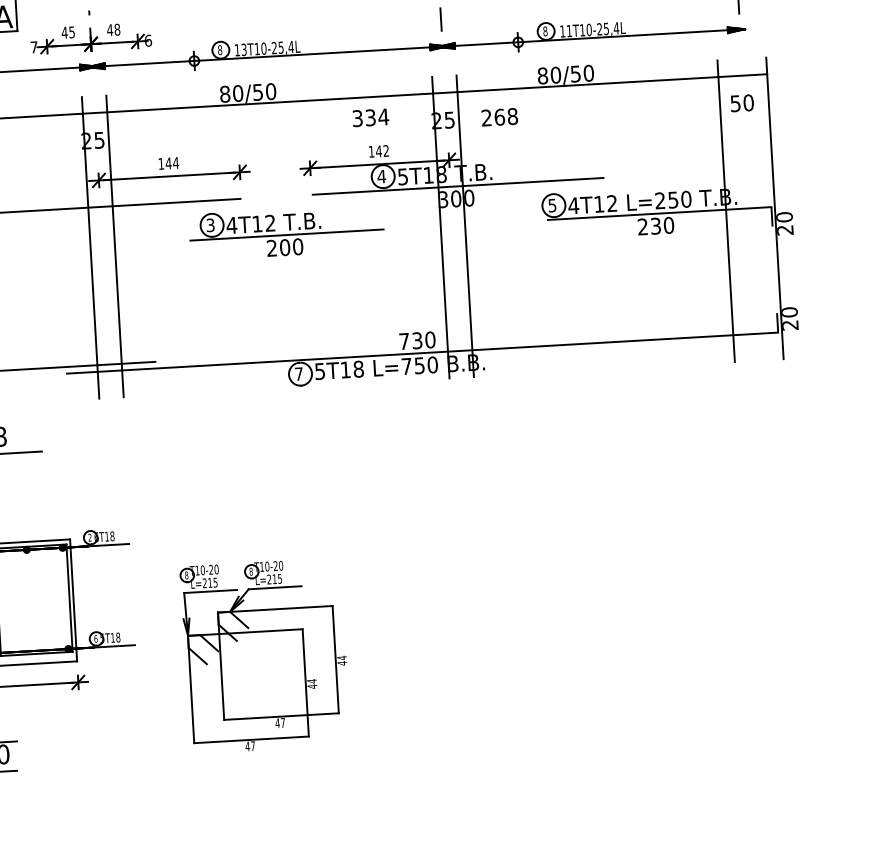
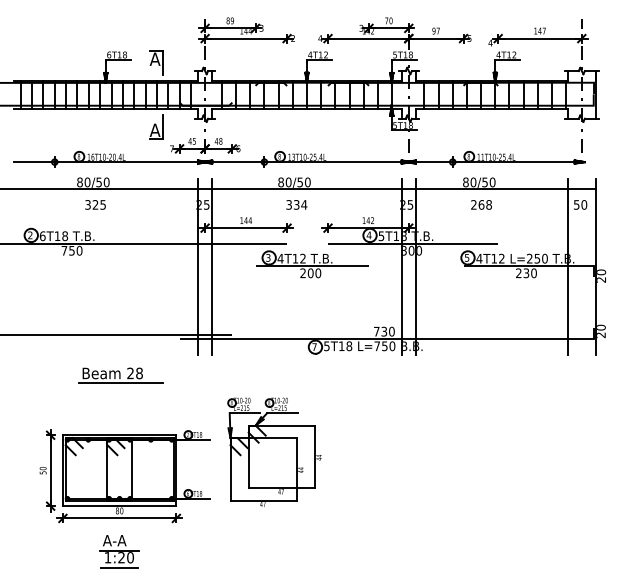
text: (499, 116) -> (481, 204), moved
text: (370, 117) -> (296, 204), moved
part: (264, 654) -> (274, 451), moved

